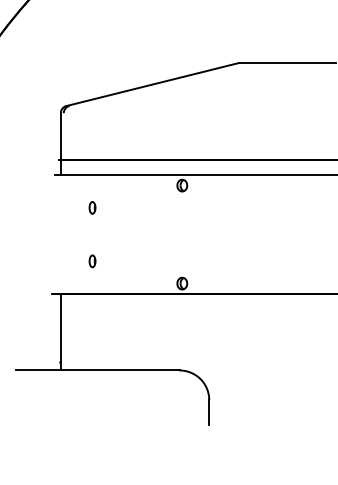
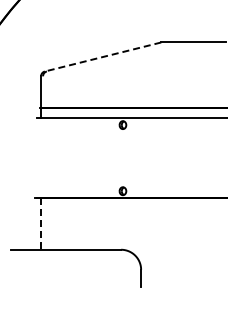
line: (153, 83) -> (103, 56), solid -> dashed
part: (92, 206) -> (62, 139), removed
part: (92, 261) -> (62, 176), removed
line: (61, 332) -> (41, 224), solid -> dashed

